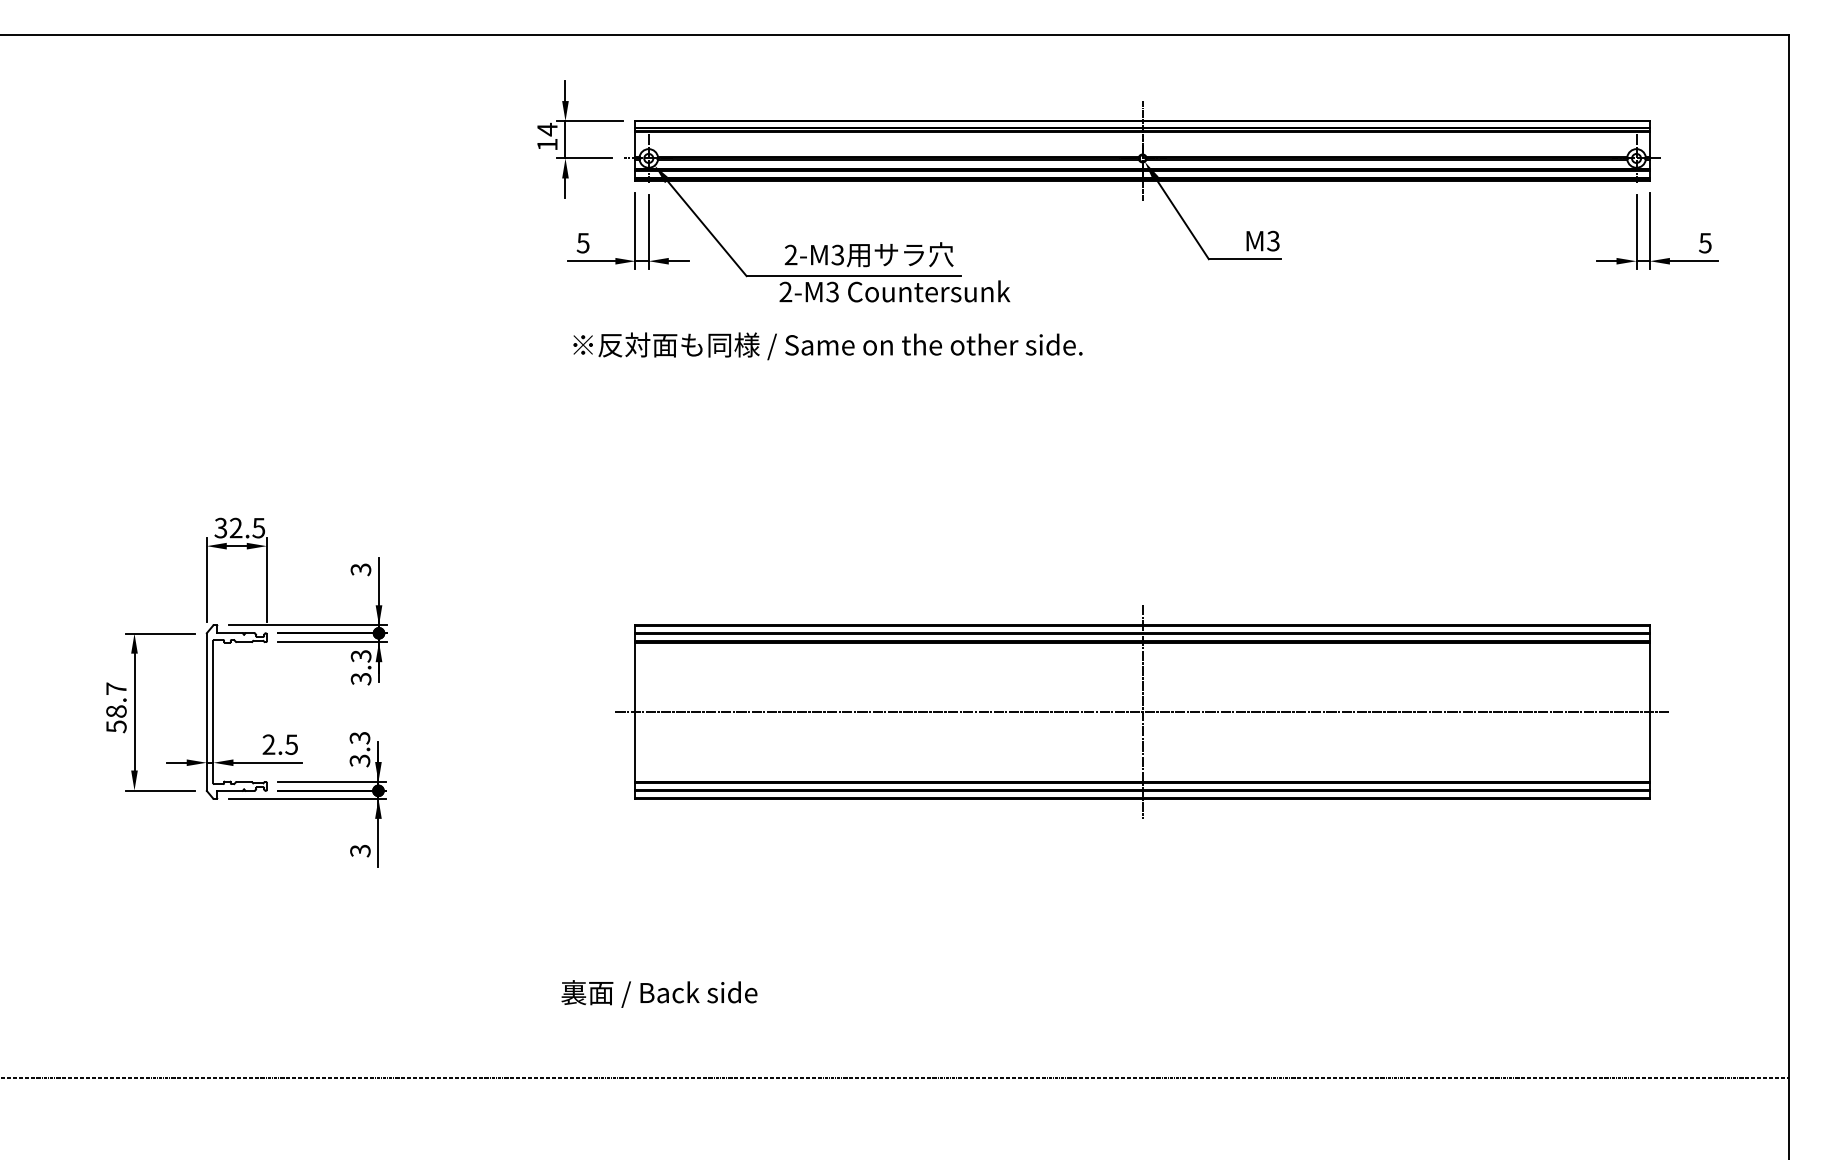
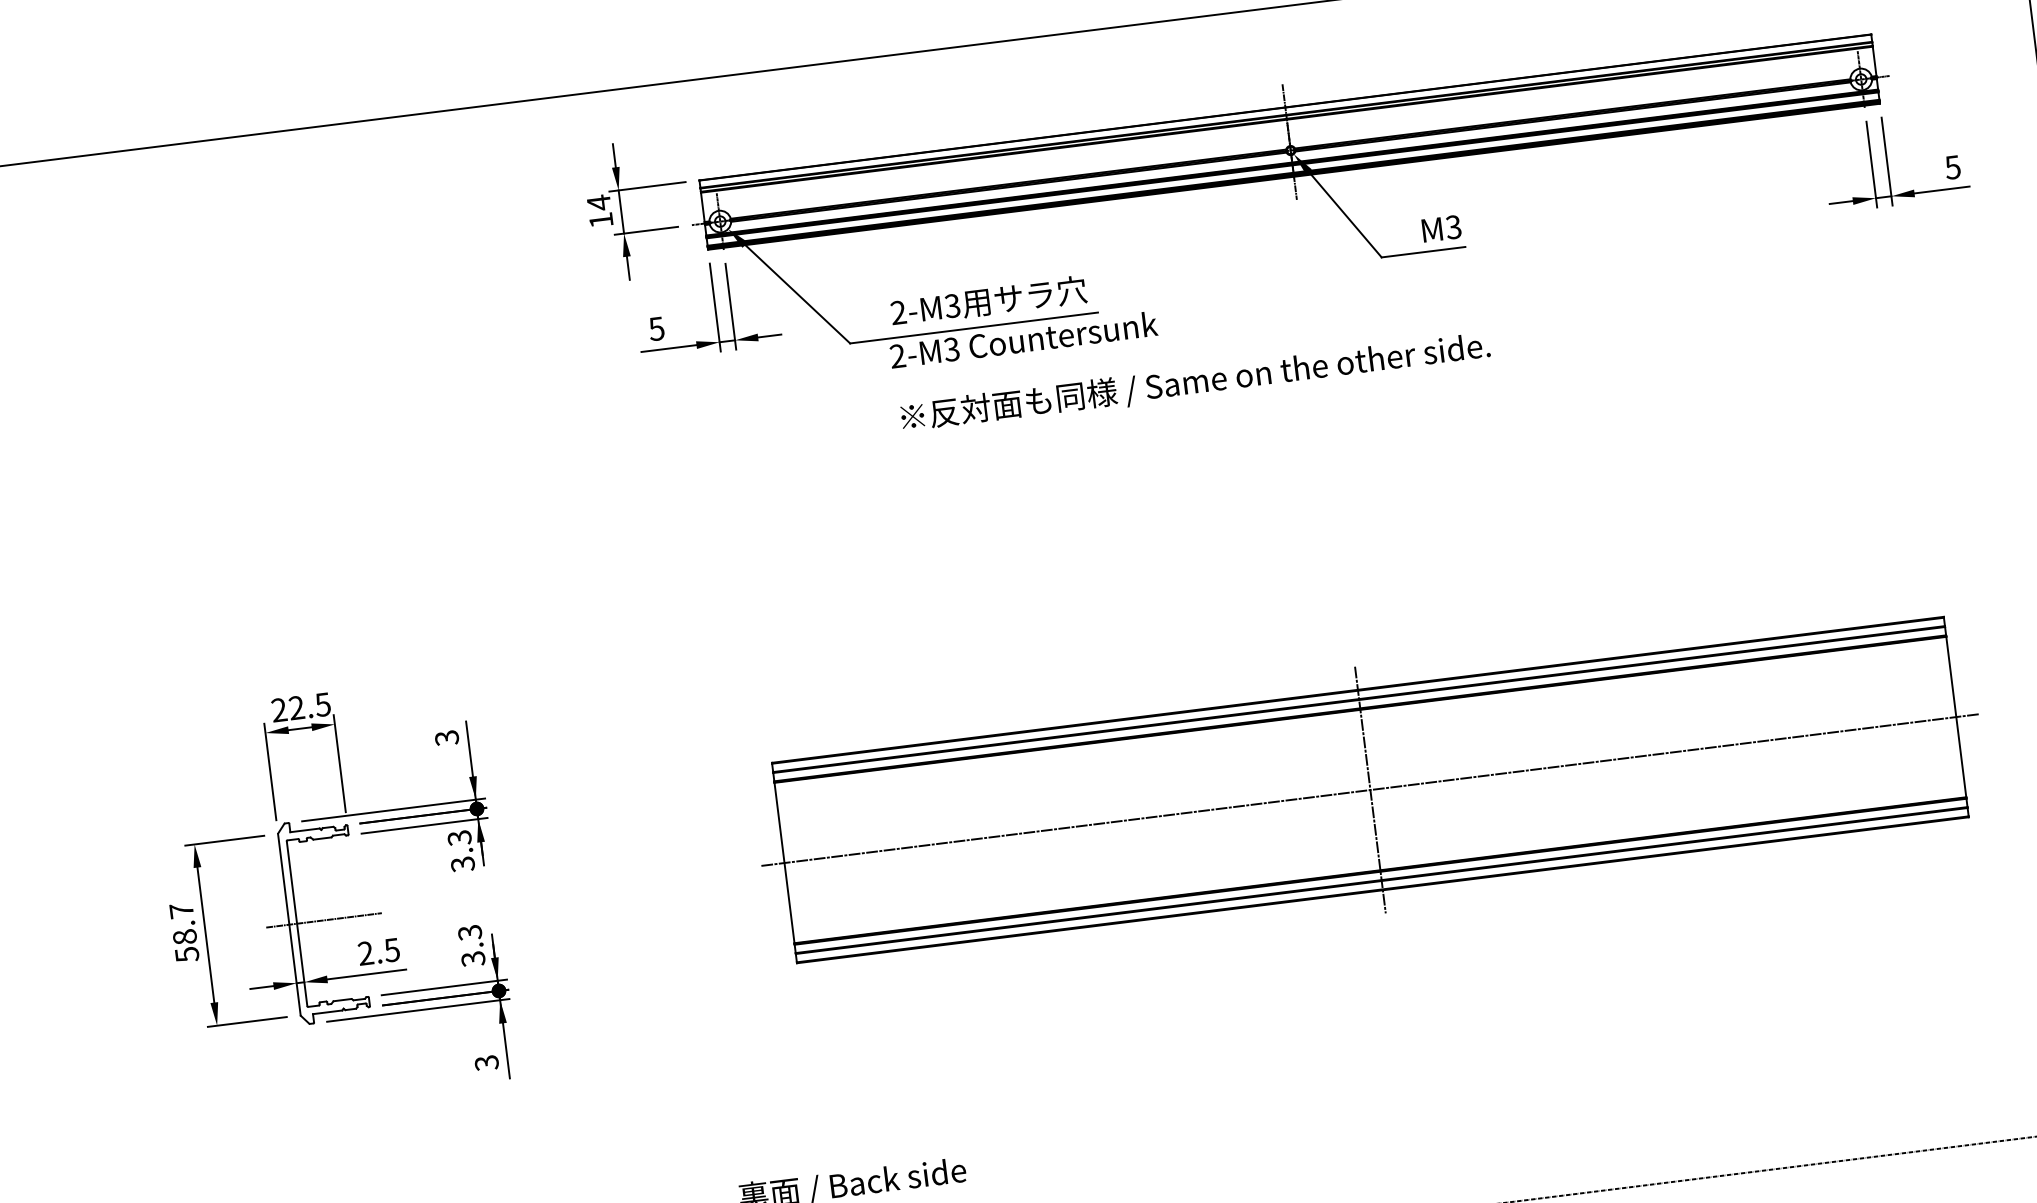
text: (827, 346) -> (1195, 383), moved
text: (220, 528) -> (278, 710), 32.5 -> 22.5
line: (236, 712) -> (323, 920), added

